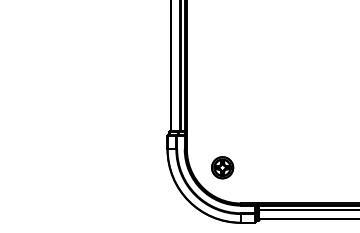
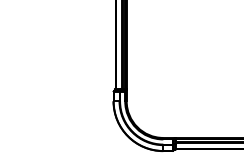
part: (222, 167) -> (150, 113), removed

